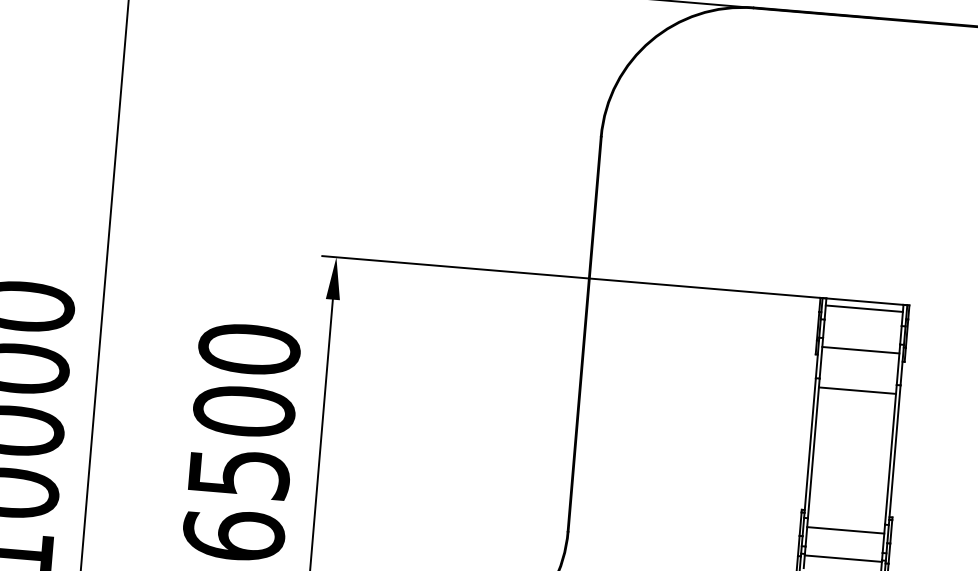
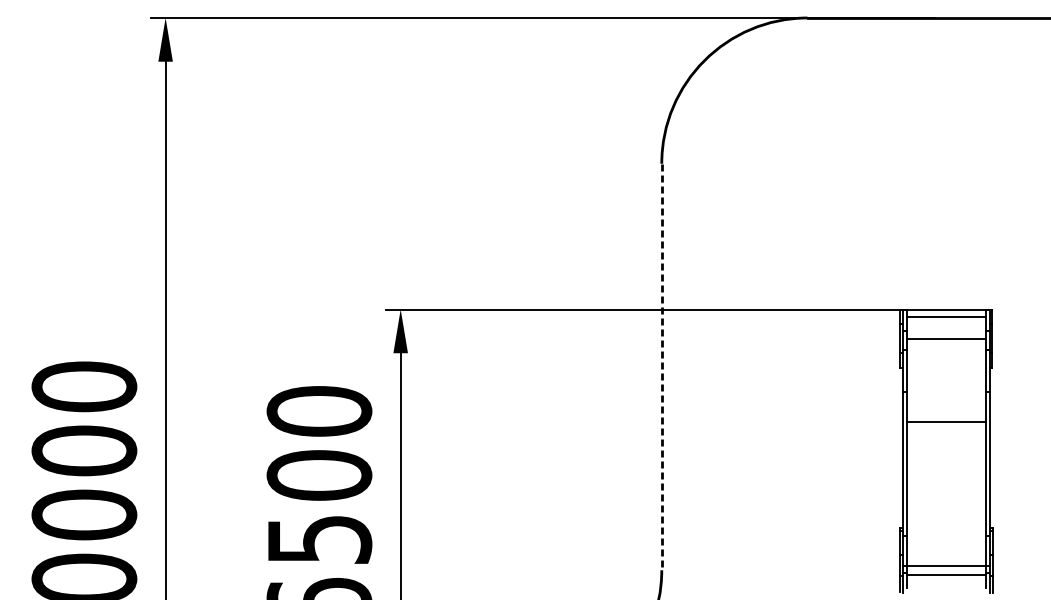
line: (584, 334) -> (661, 367), solid -> dashed
line: (861, 350) -> (946, 338), moved
line: (857, 390) -> (946, 422), moved
line: (845, 530) -> (946, 565), moved

